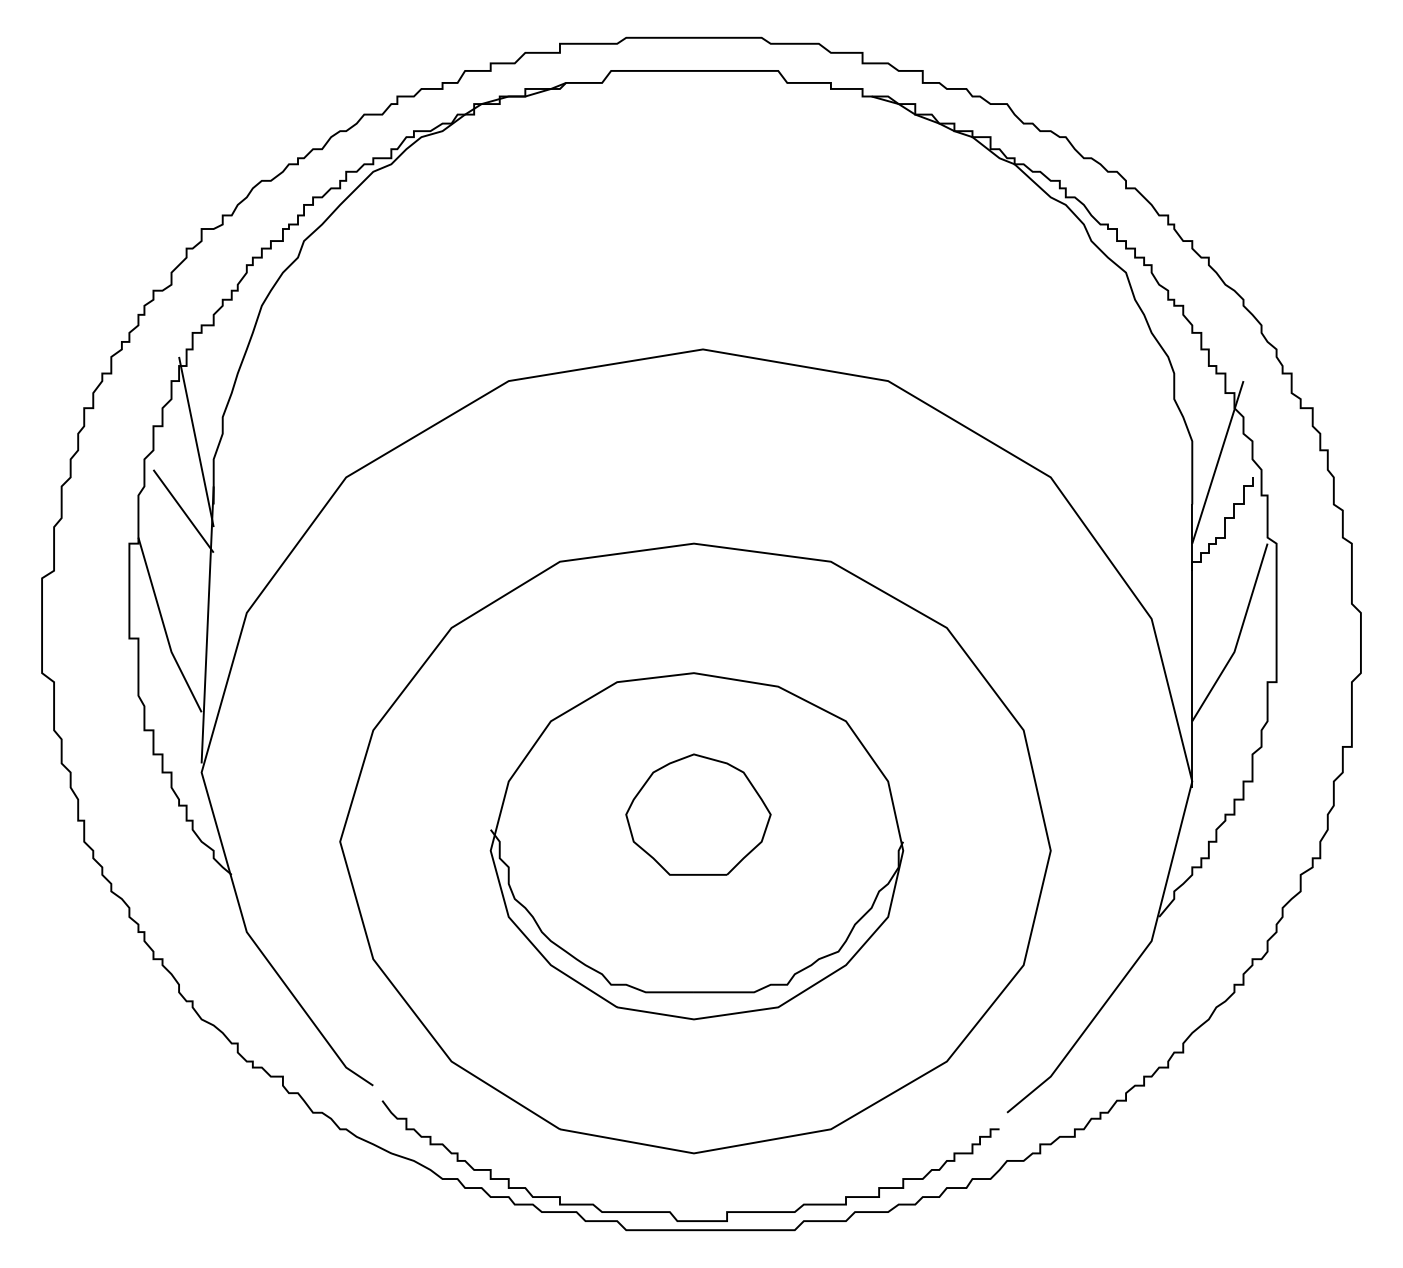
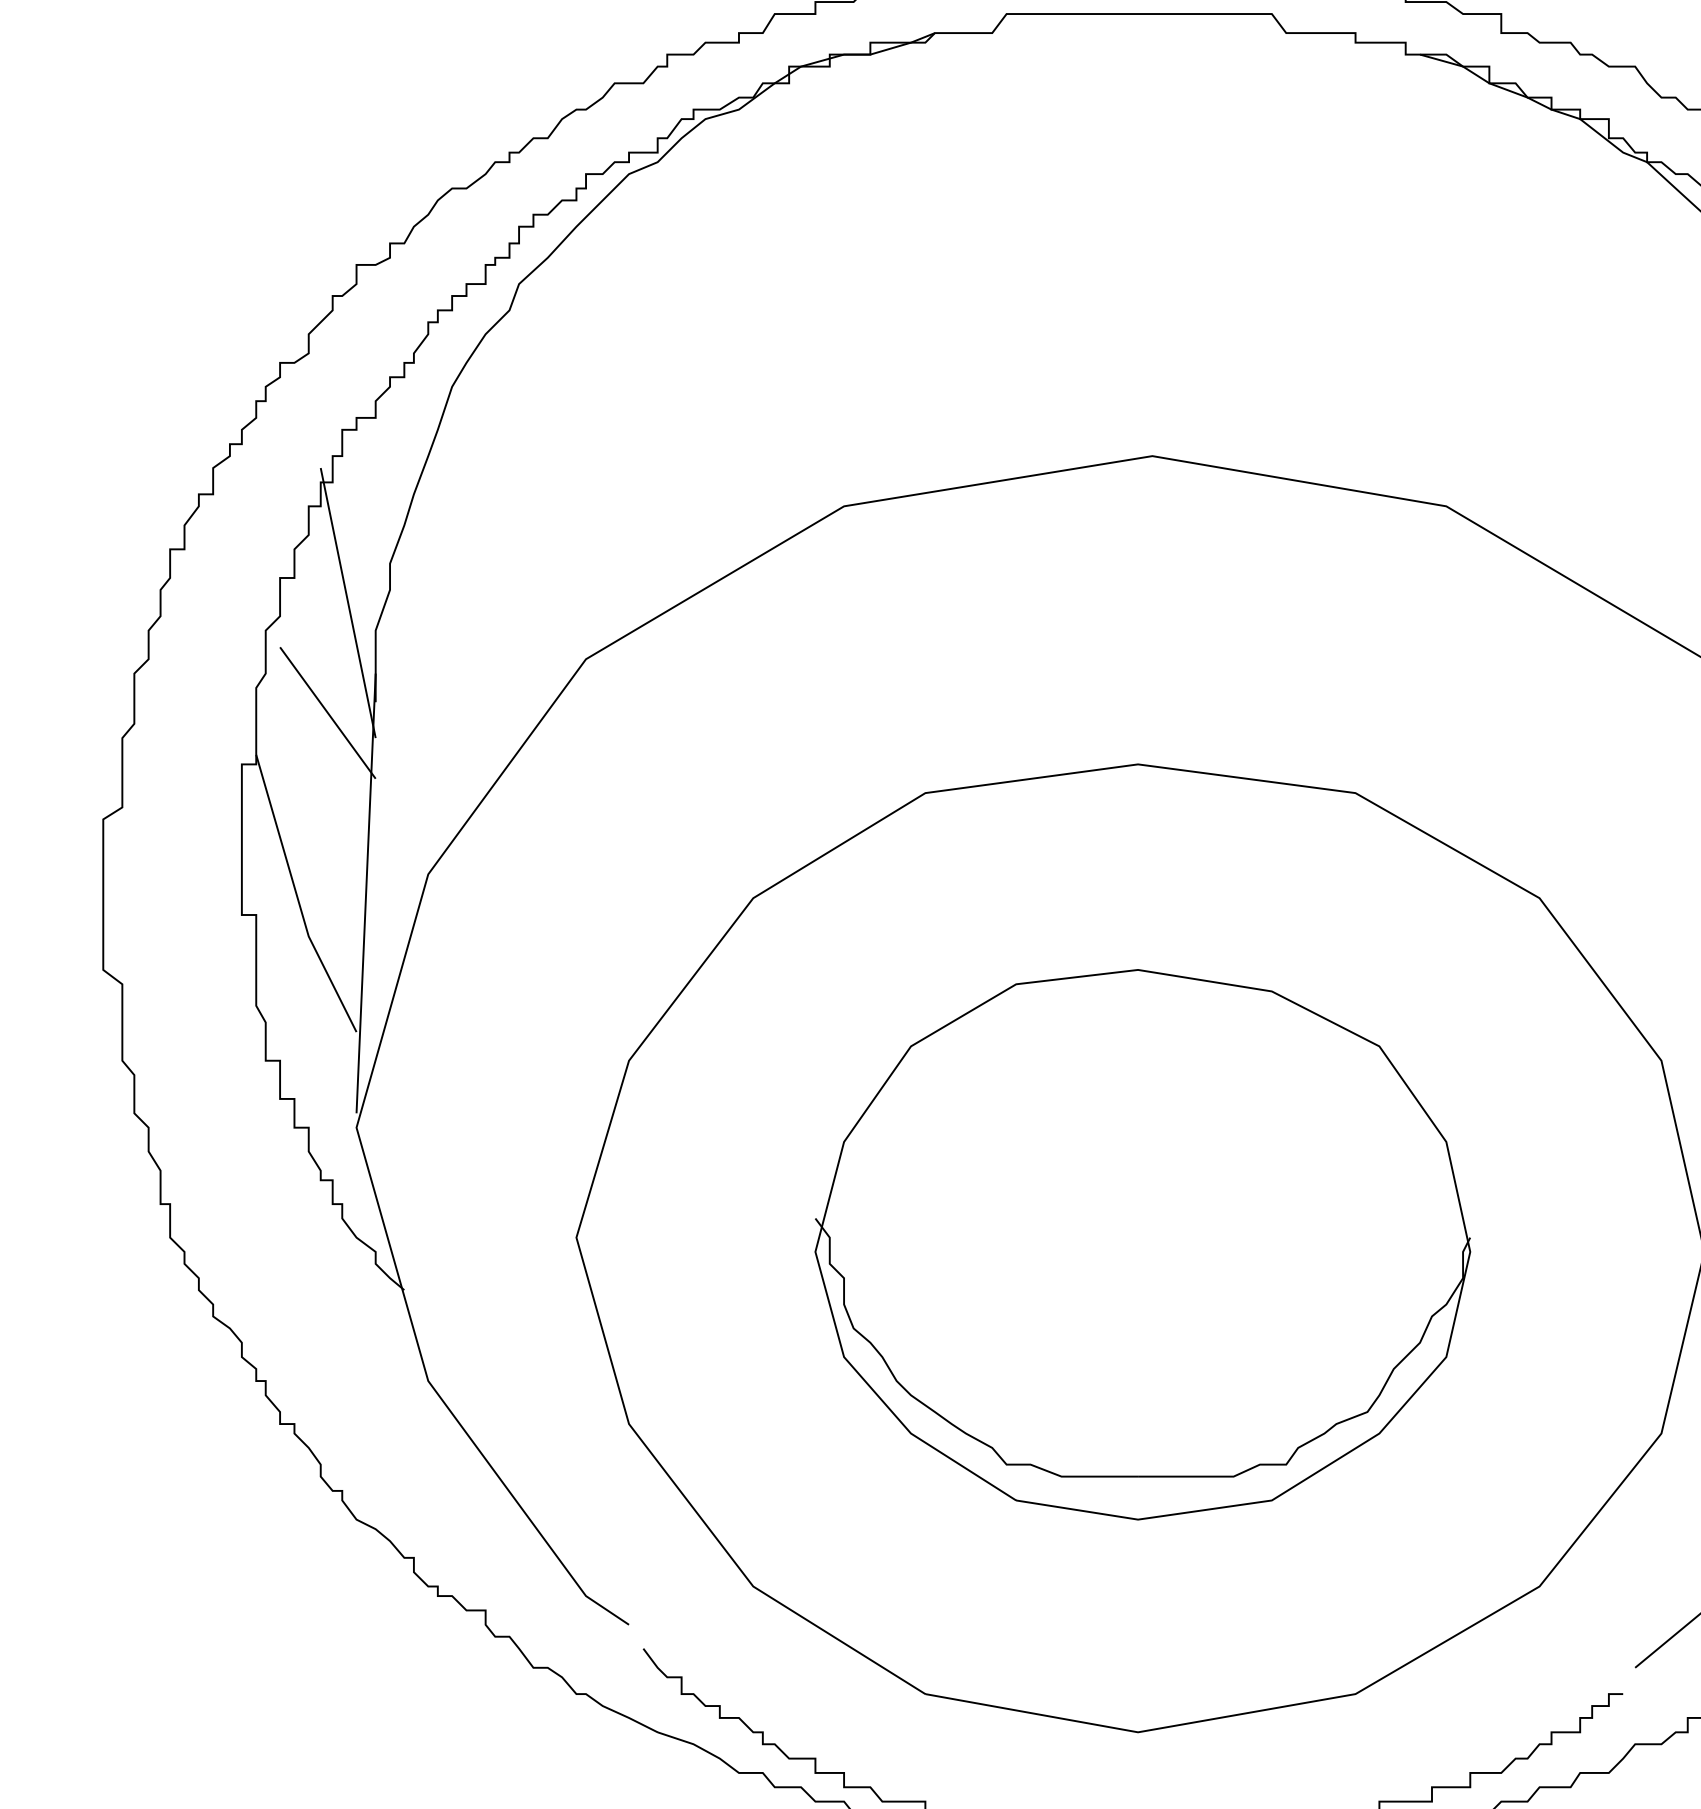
part: (698, 814) -> (1145, 1194), removed

